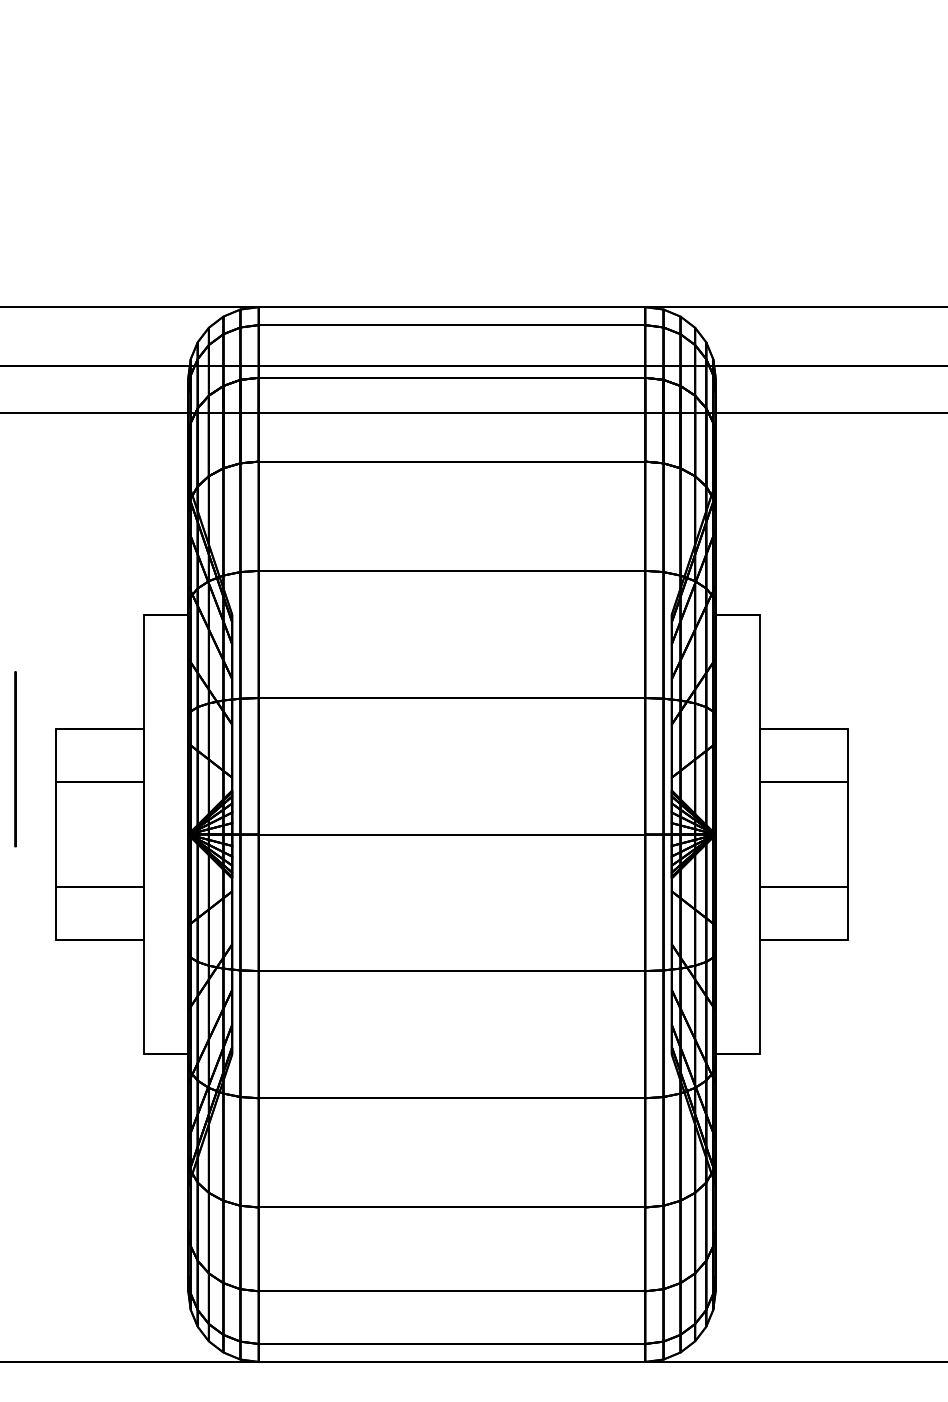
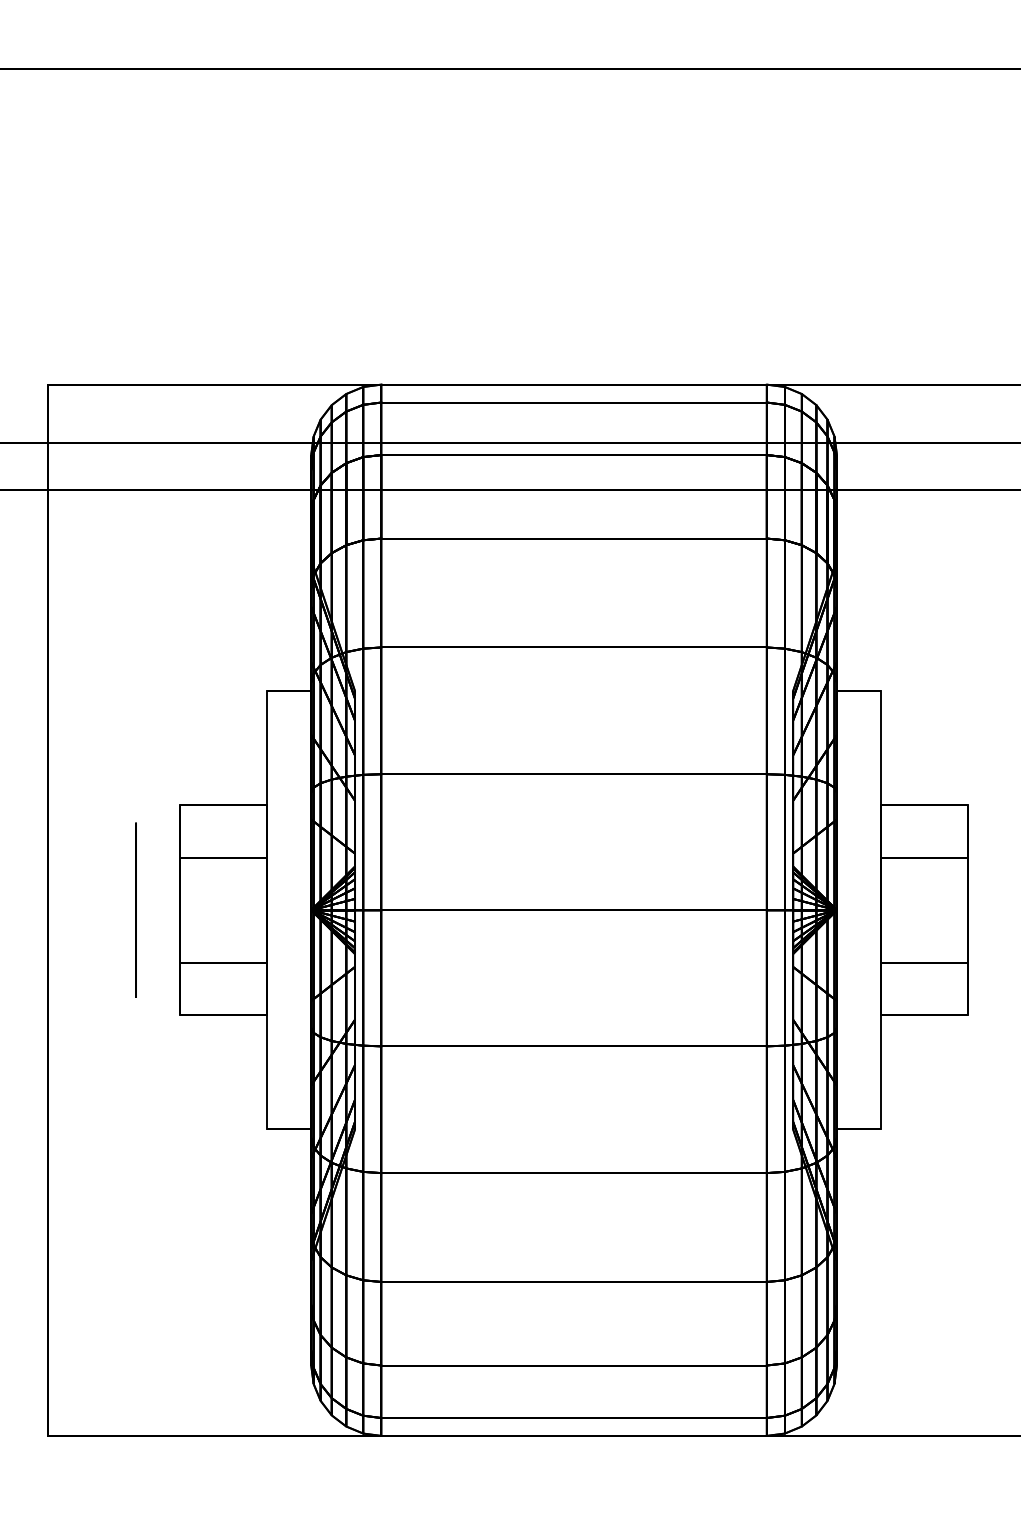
circle: (14, 758) -> (135, 909), moved

